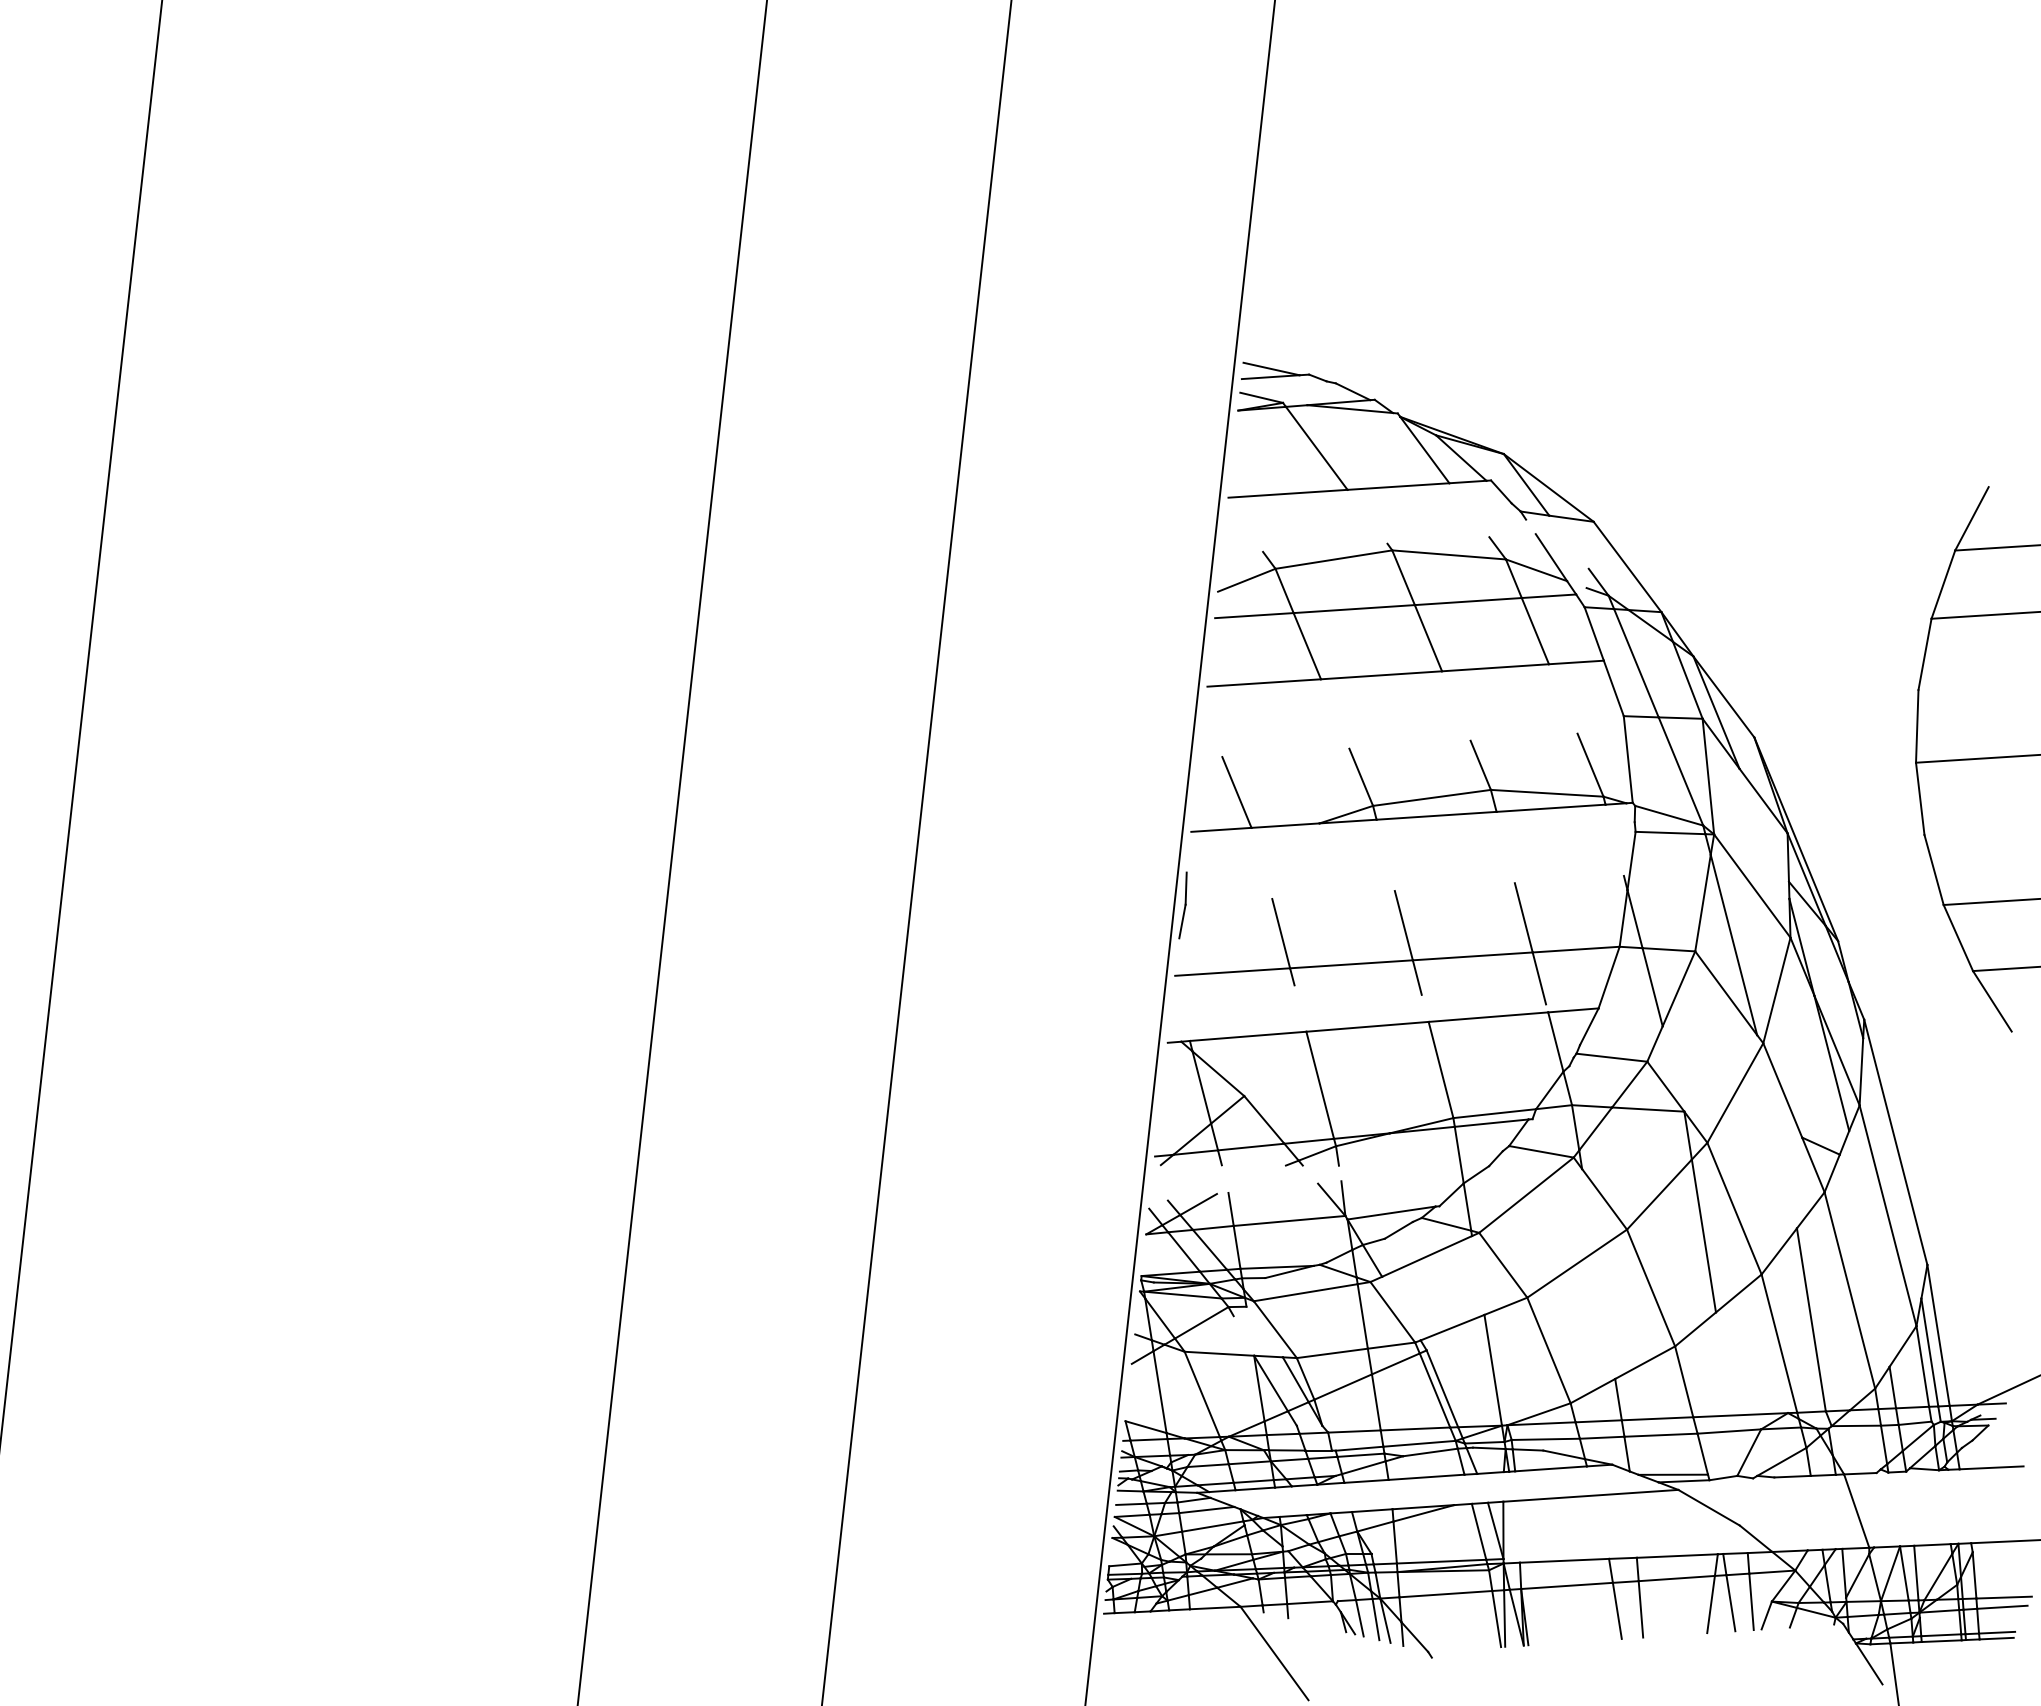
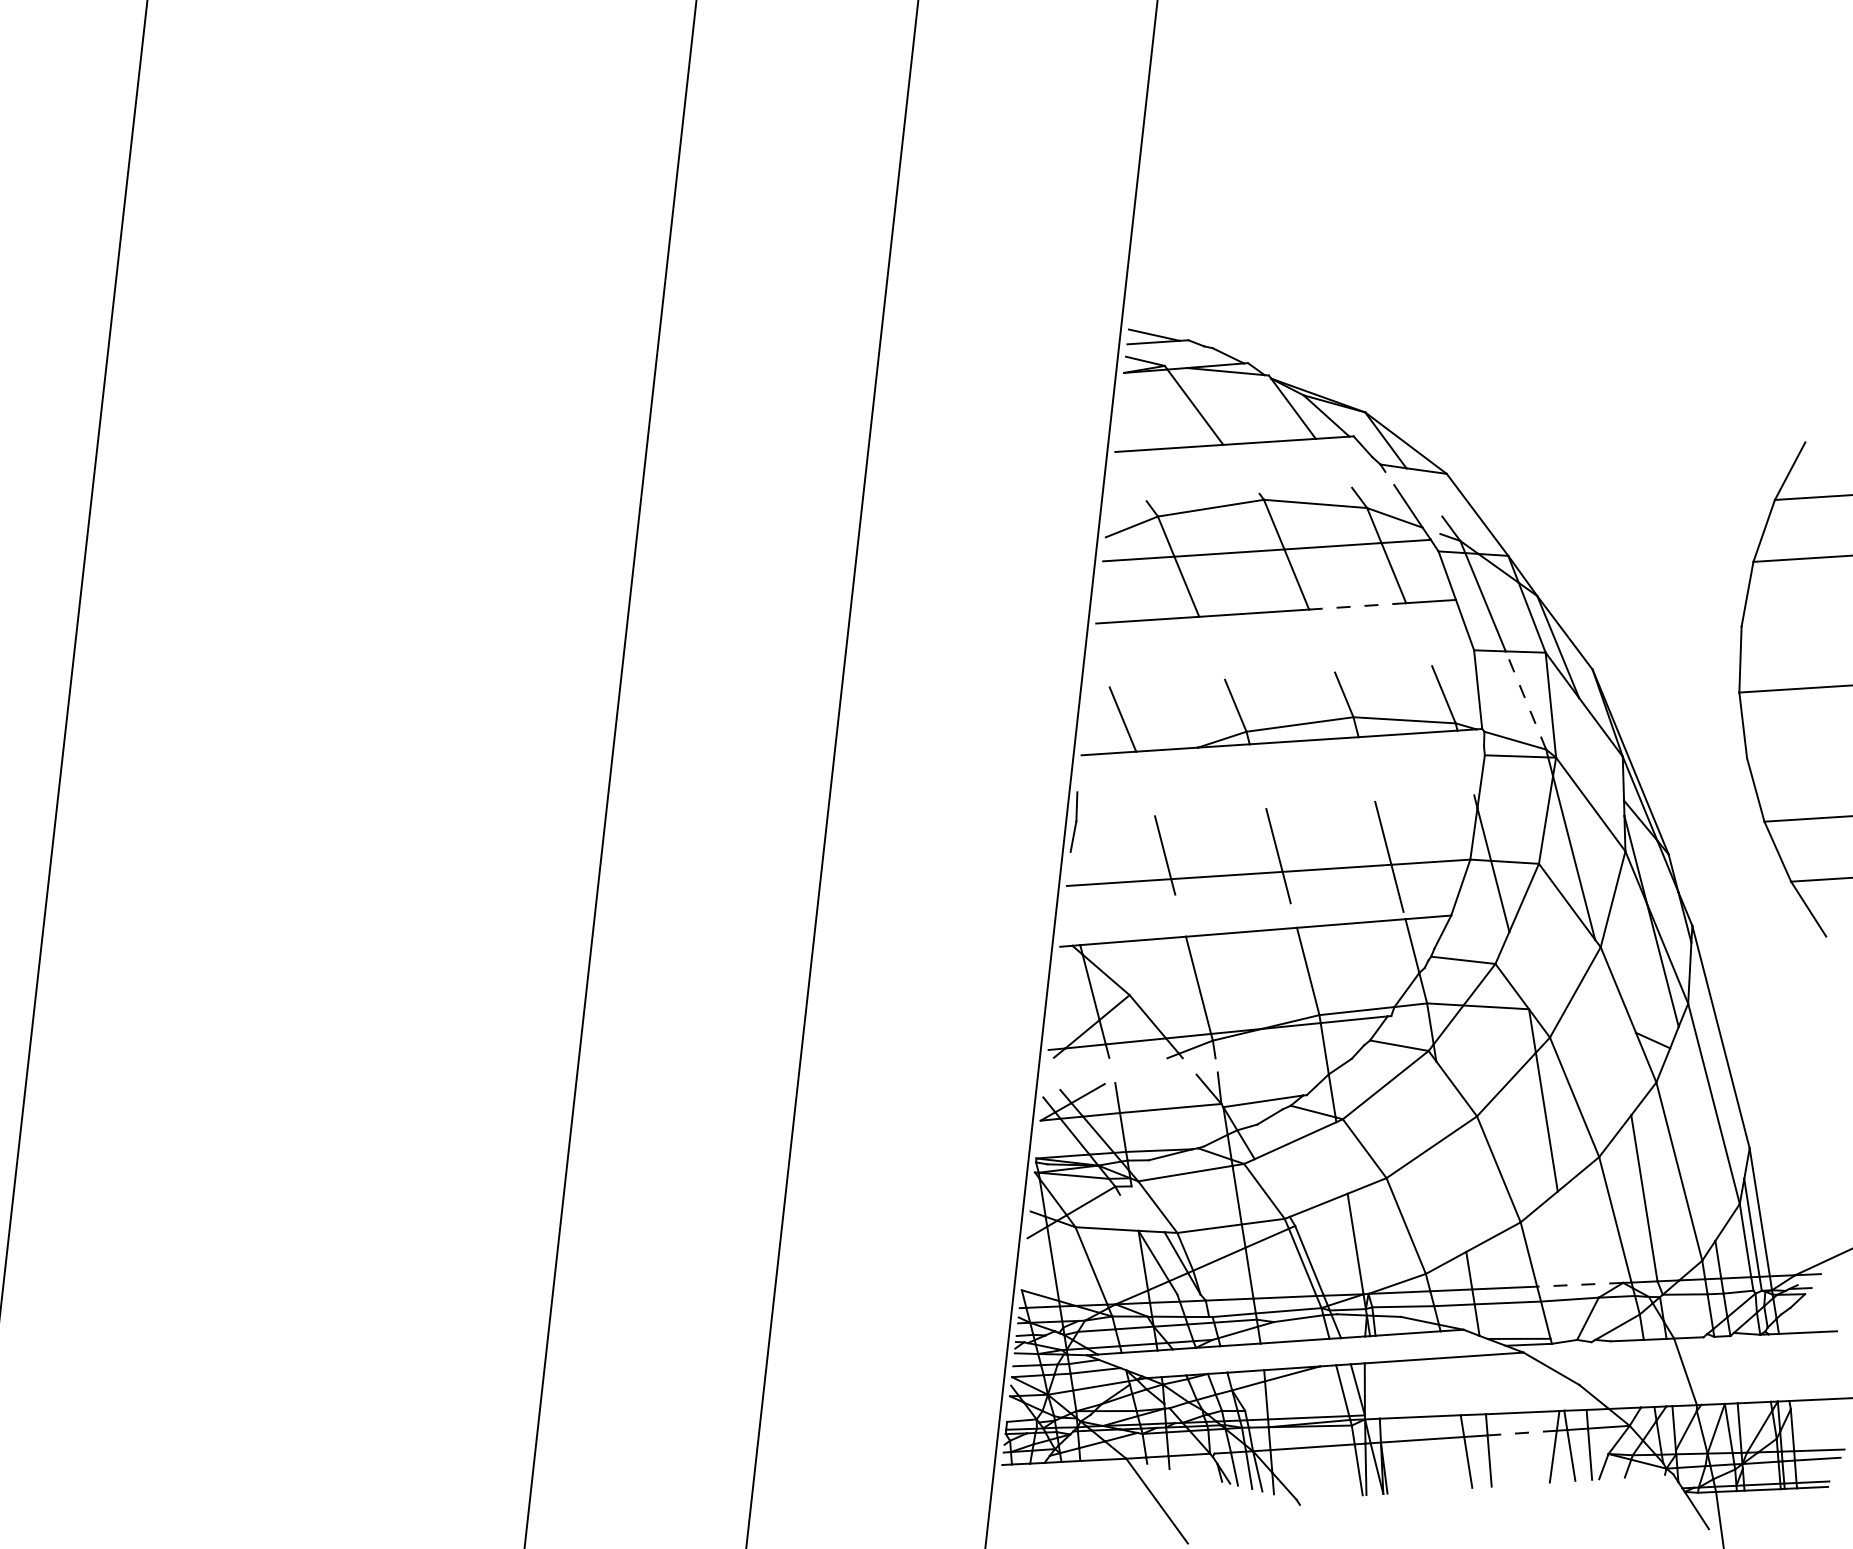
line: (1495, 667) -> (1357, 606), solid -> dashed
line: (1680, 771) -> (1525, 700), solid -> dashed
line: (1740, 1415) -> (1580, 1285), solid -> dashed
line: (1676, 1578) -> (1521, 1433), solid -> dashed

